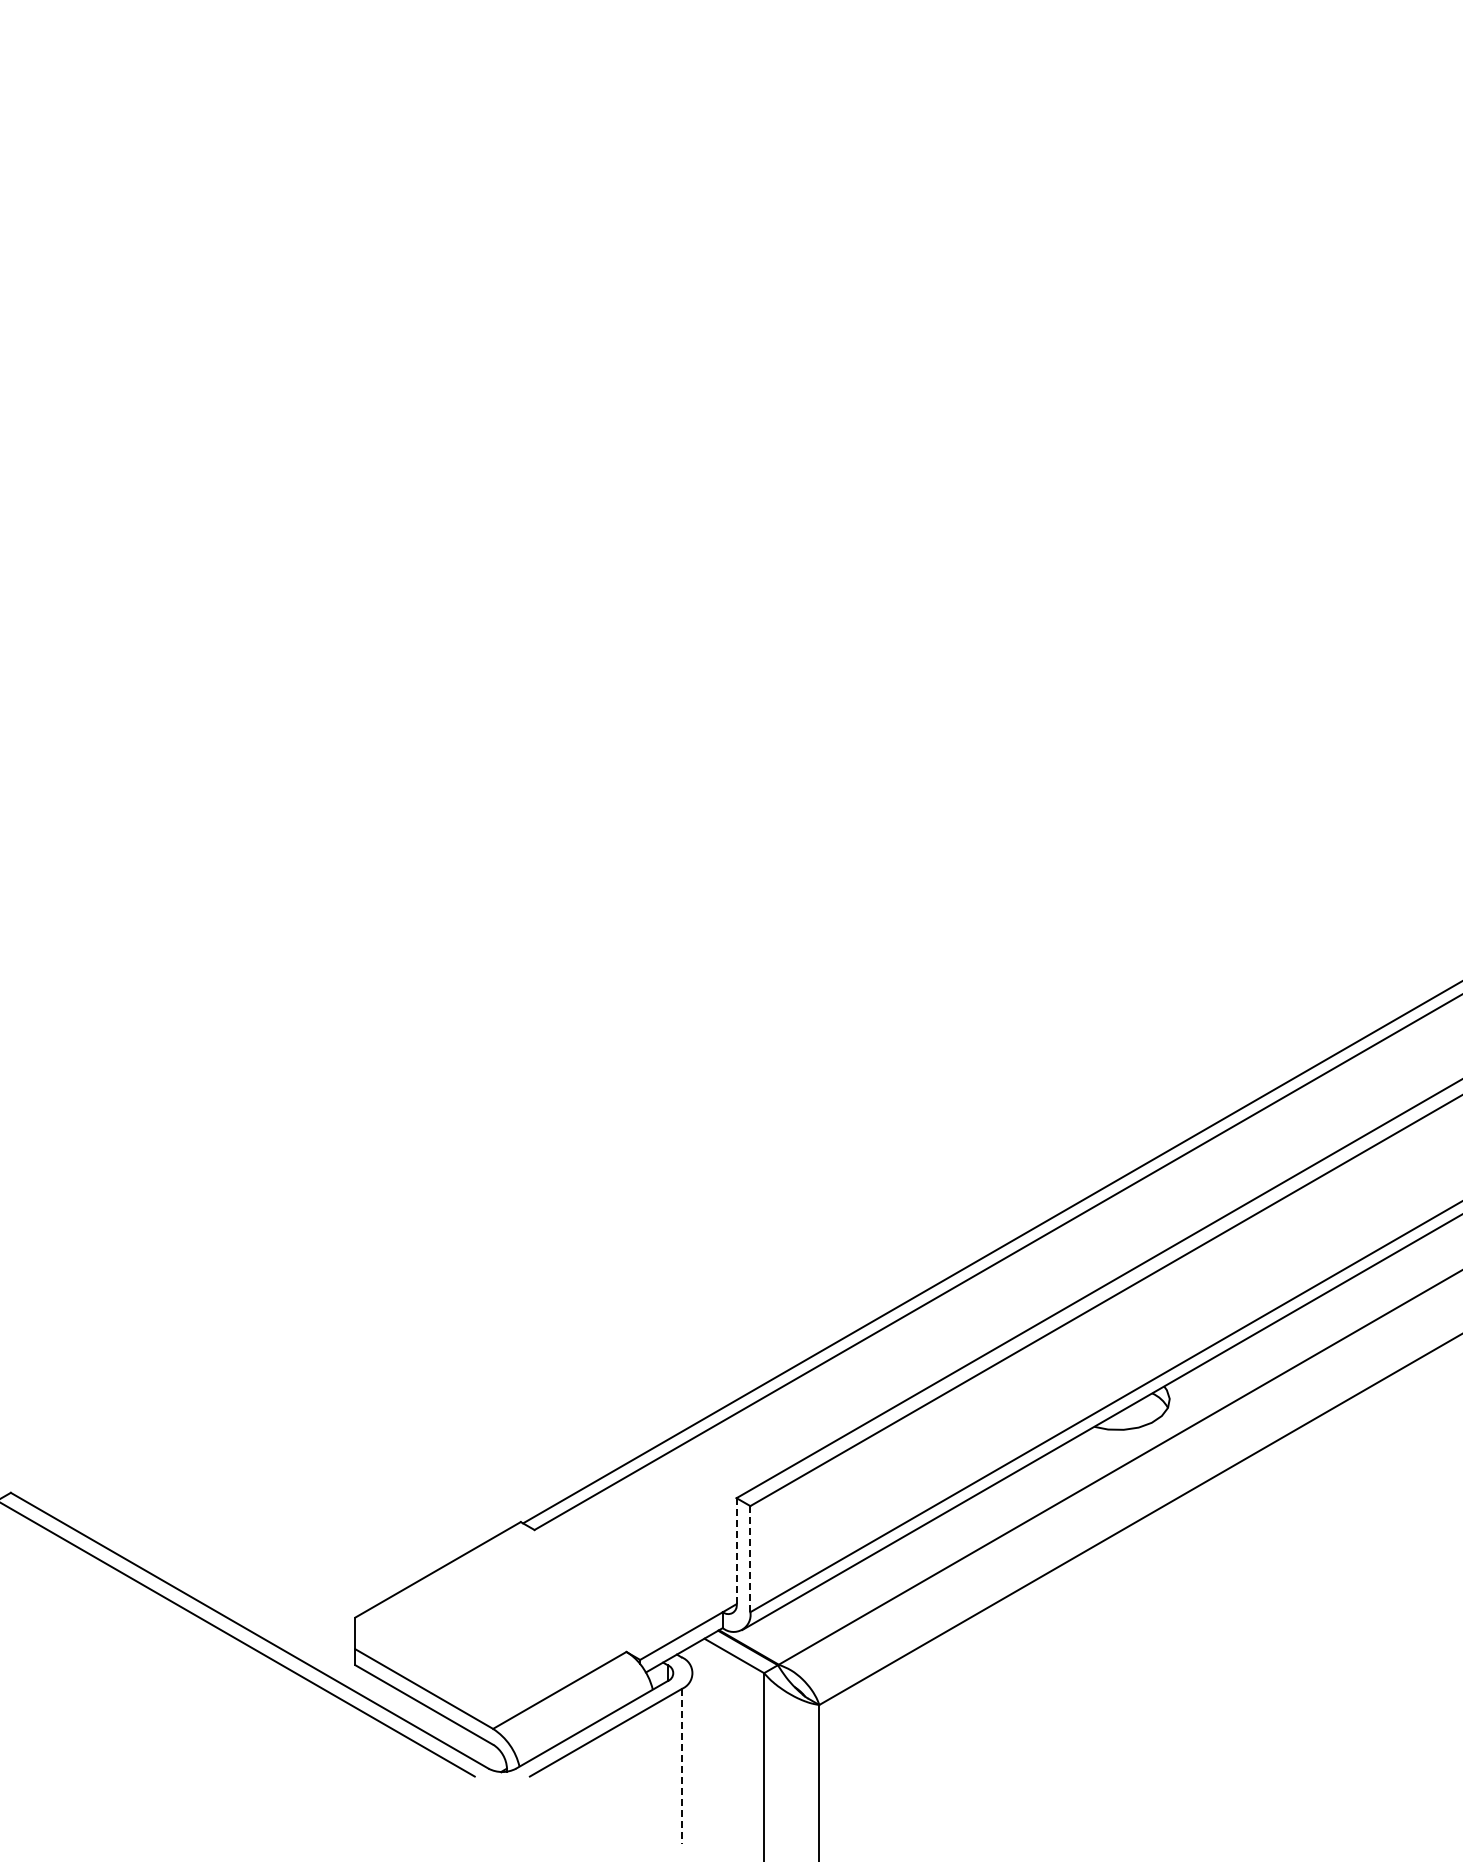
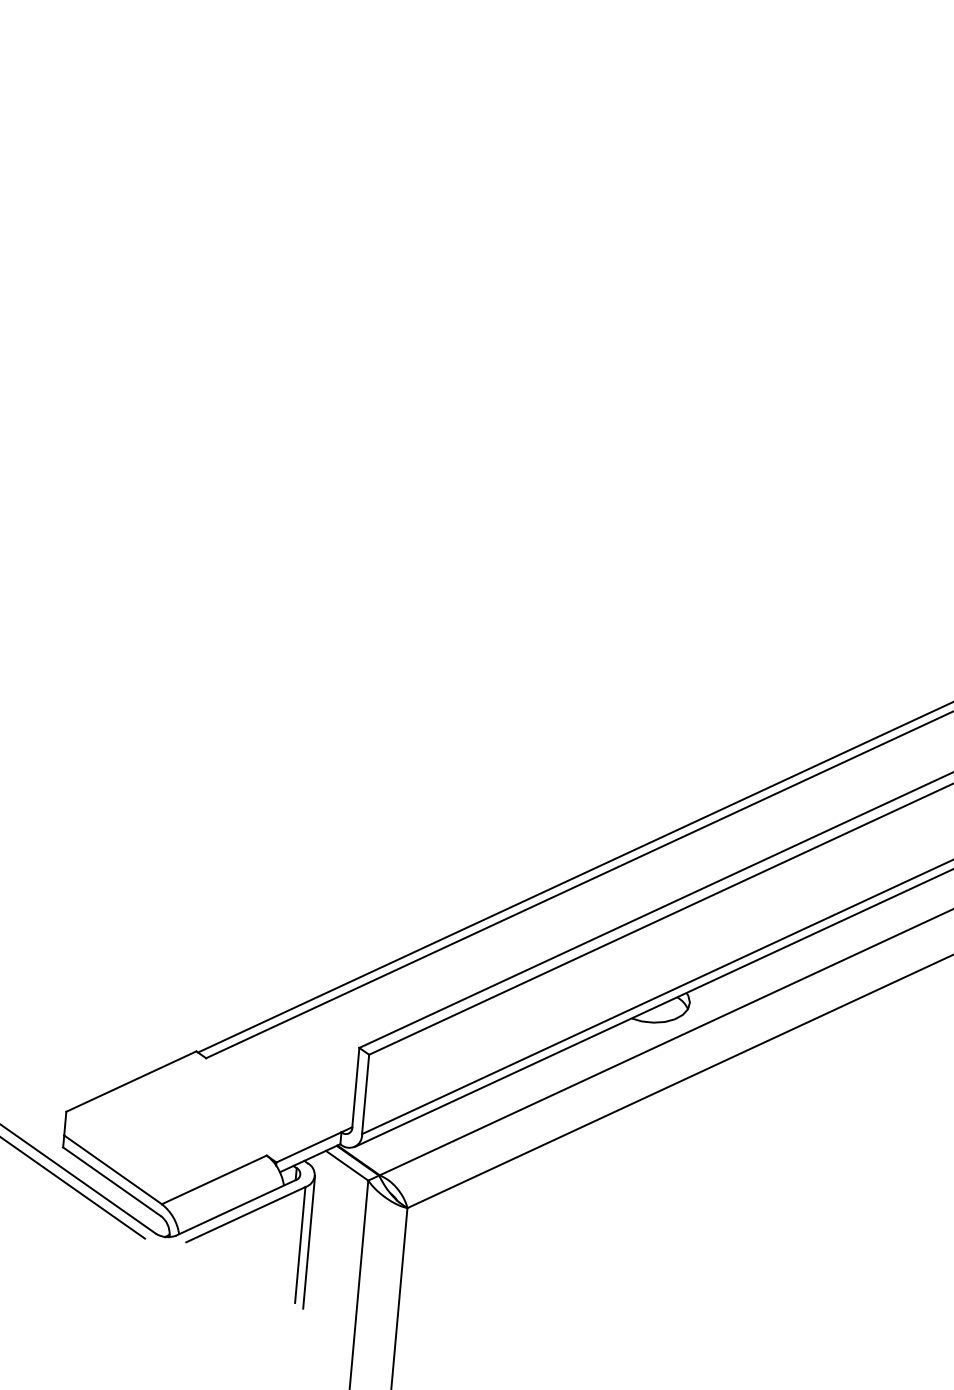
line: (736, 1551) -> (355, 1087), dashed -> solid
line: (750, 1558) -> (365, 1093), dashed -> solid
line: (692, 1761) -> (308, 1241), added
line: (681, 1767) -> (300, 1245), dashed -> solid

